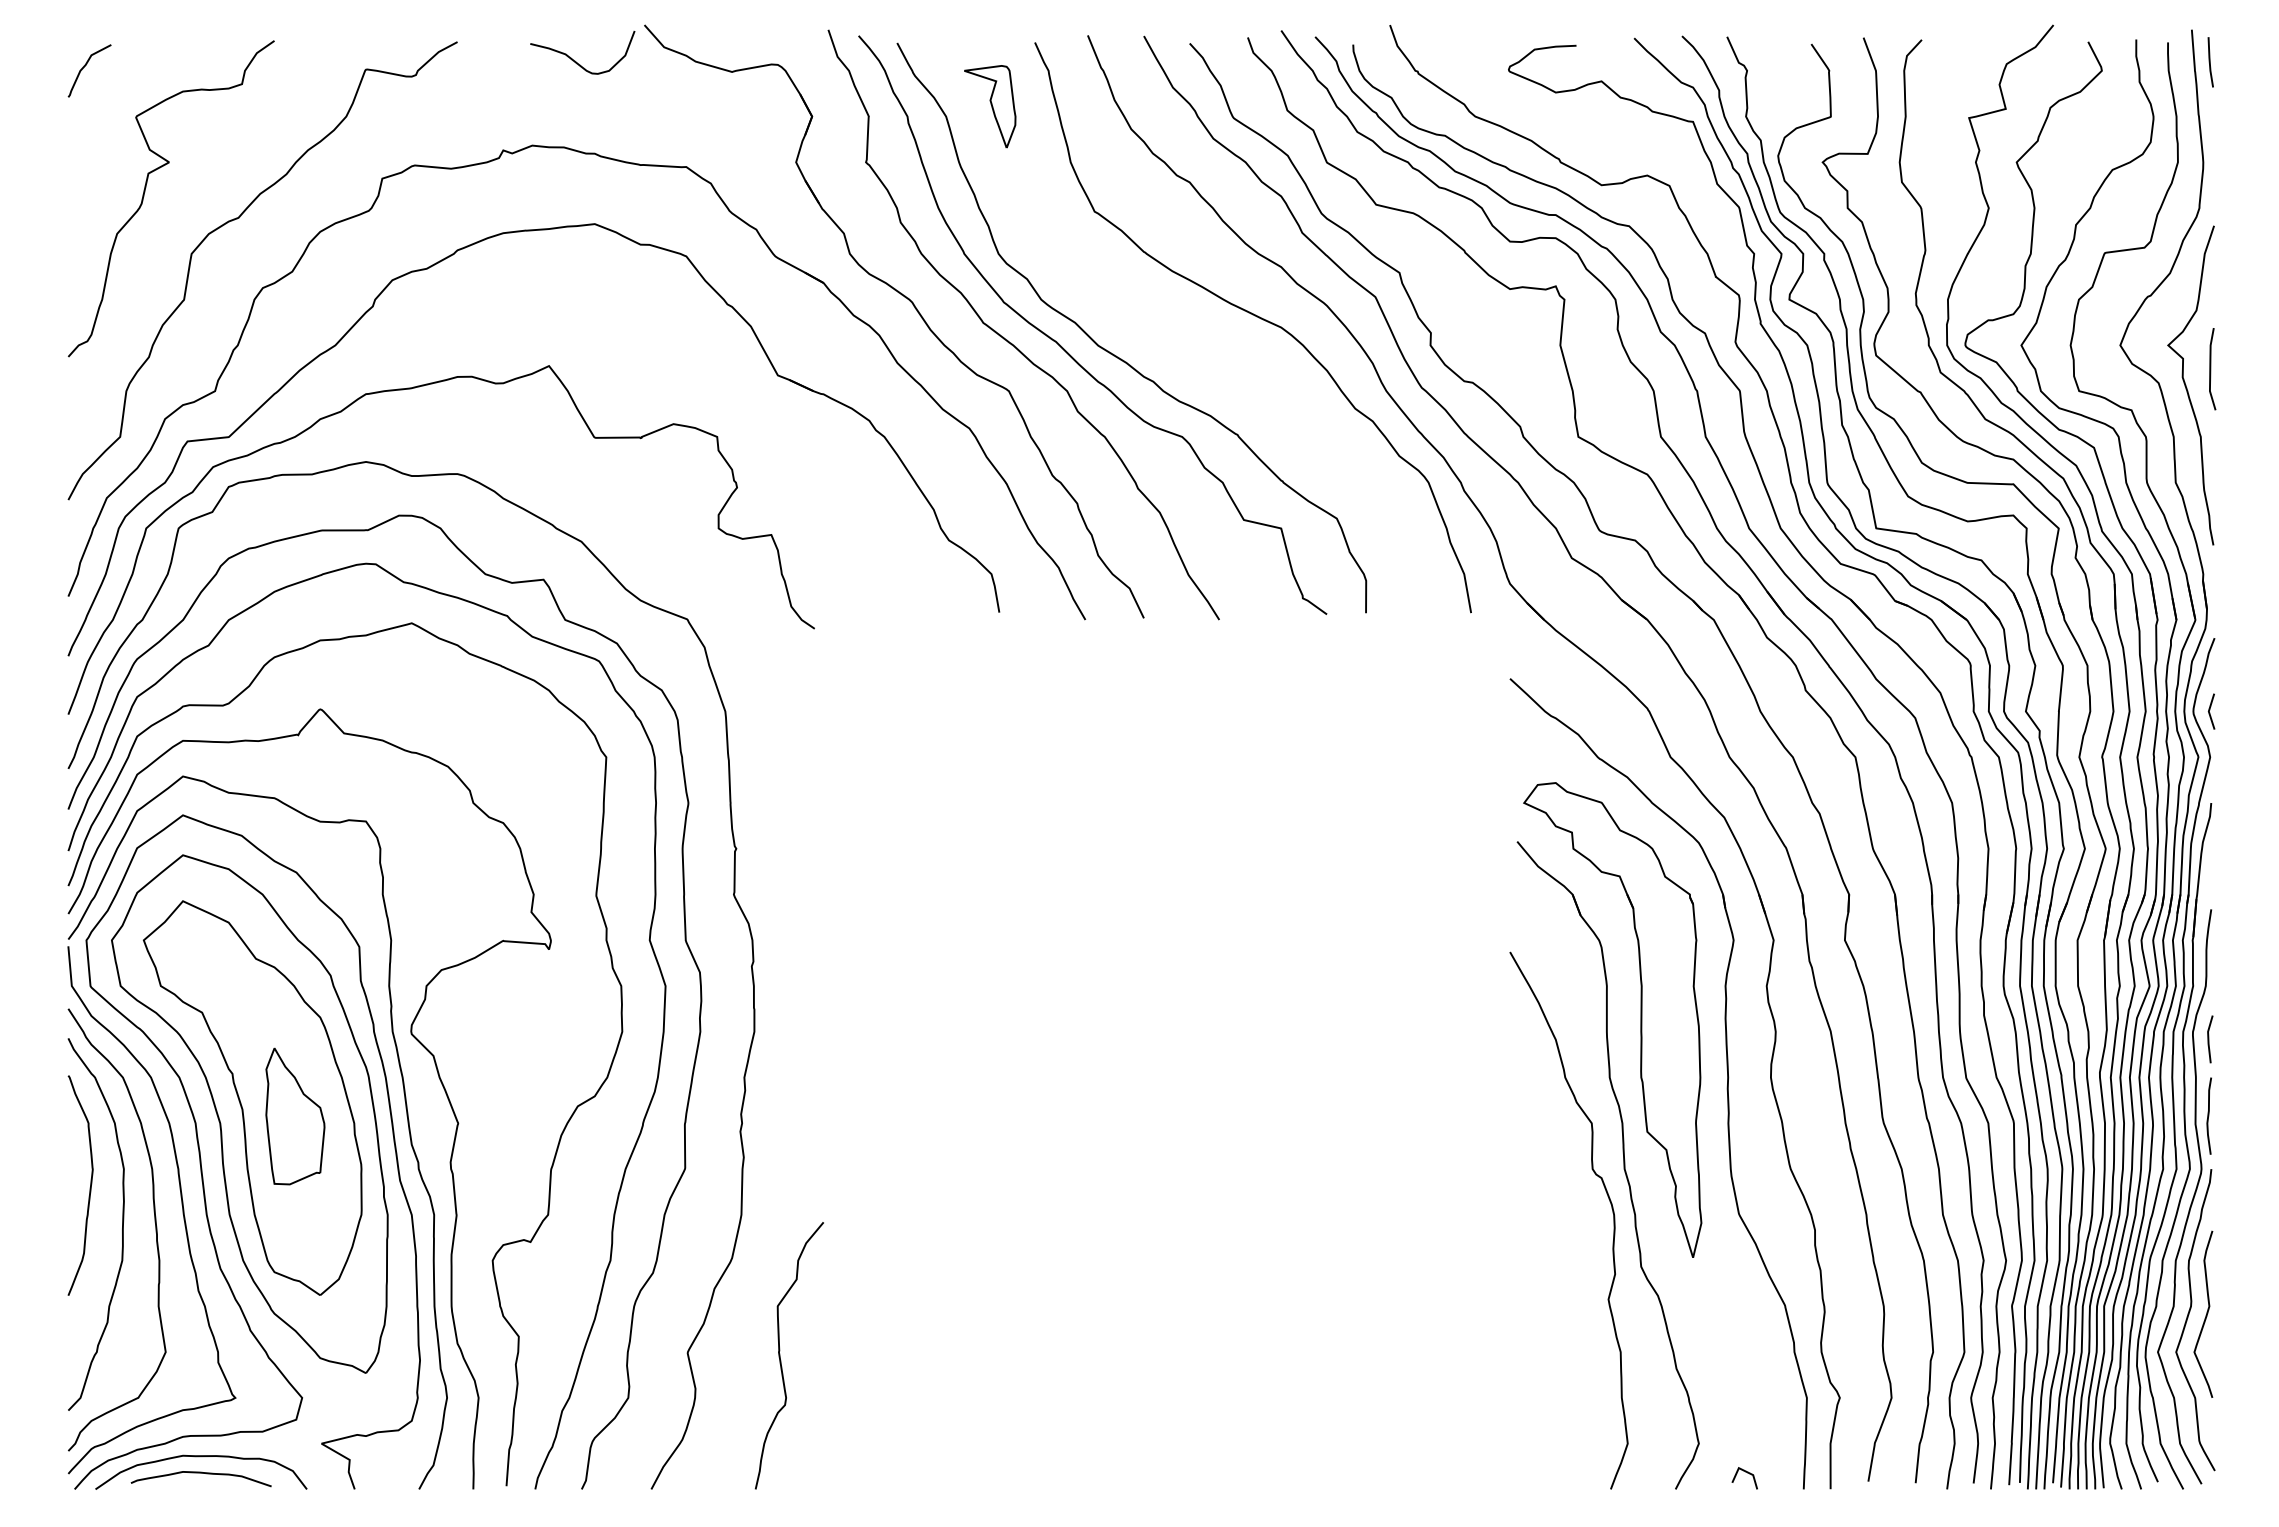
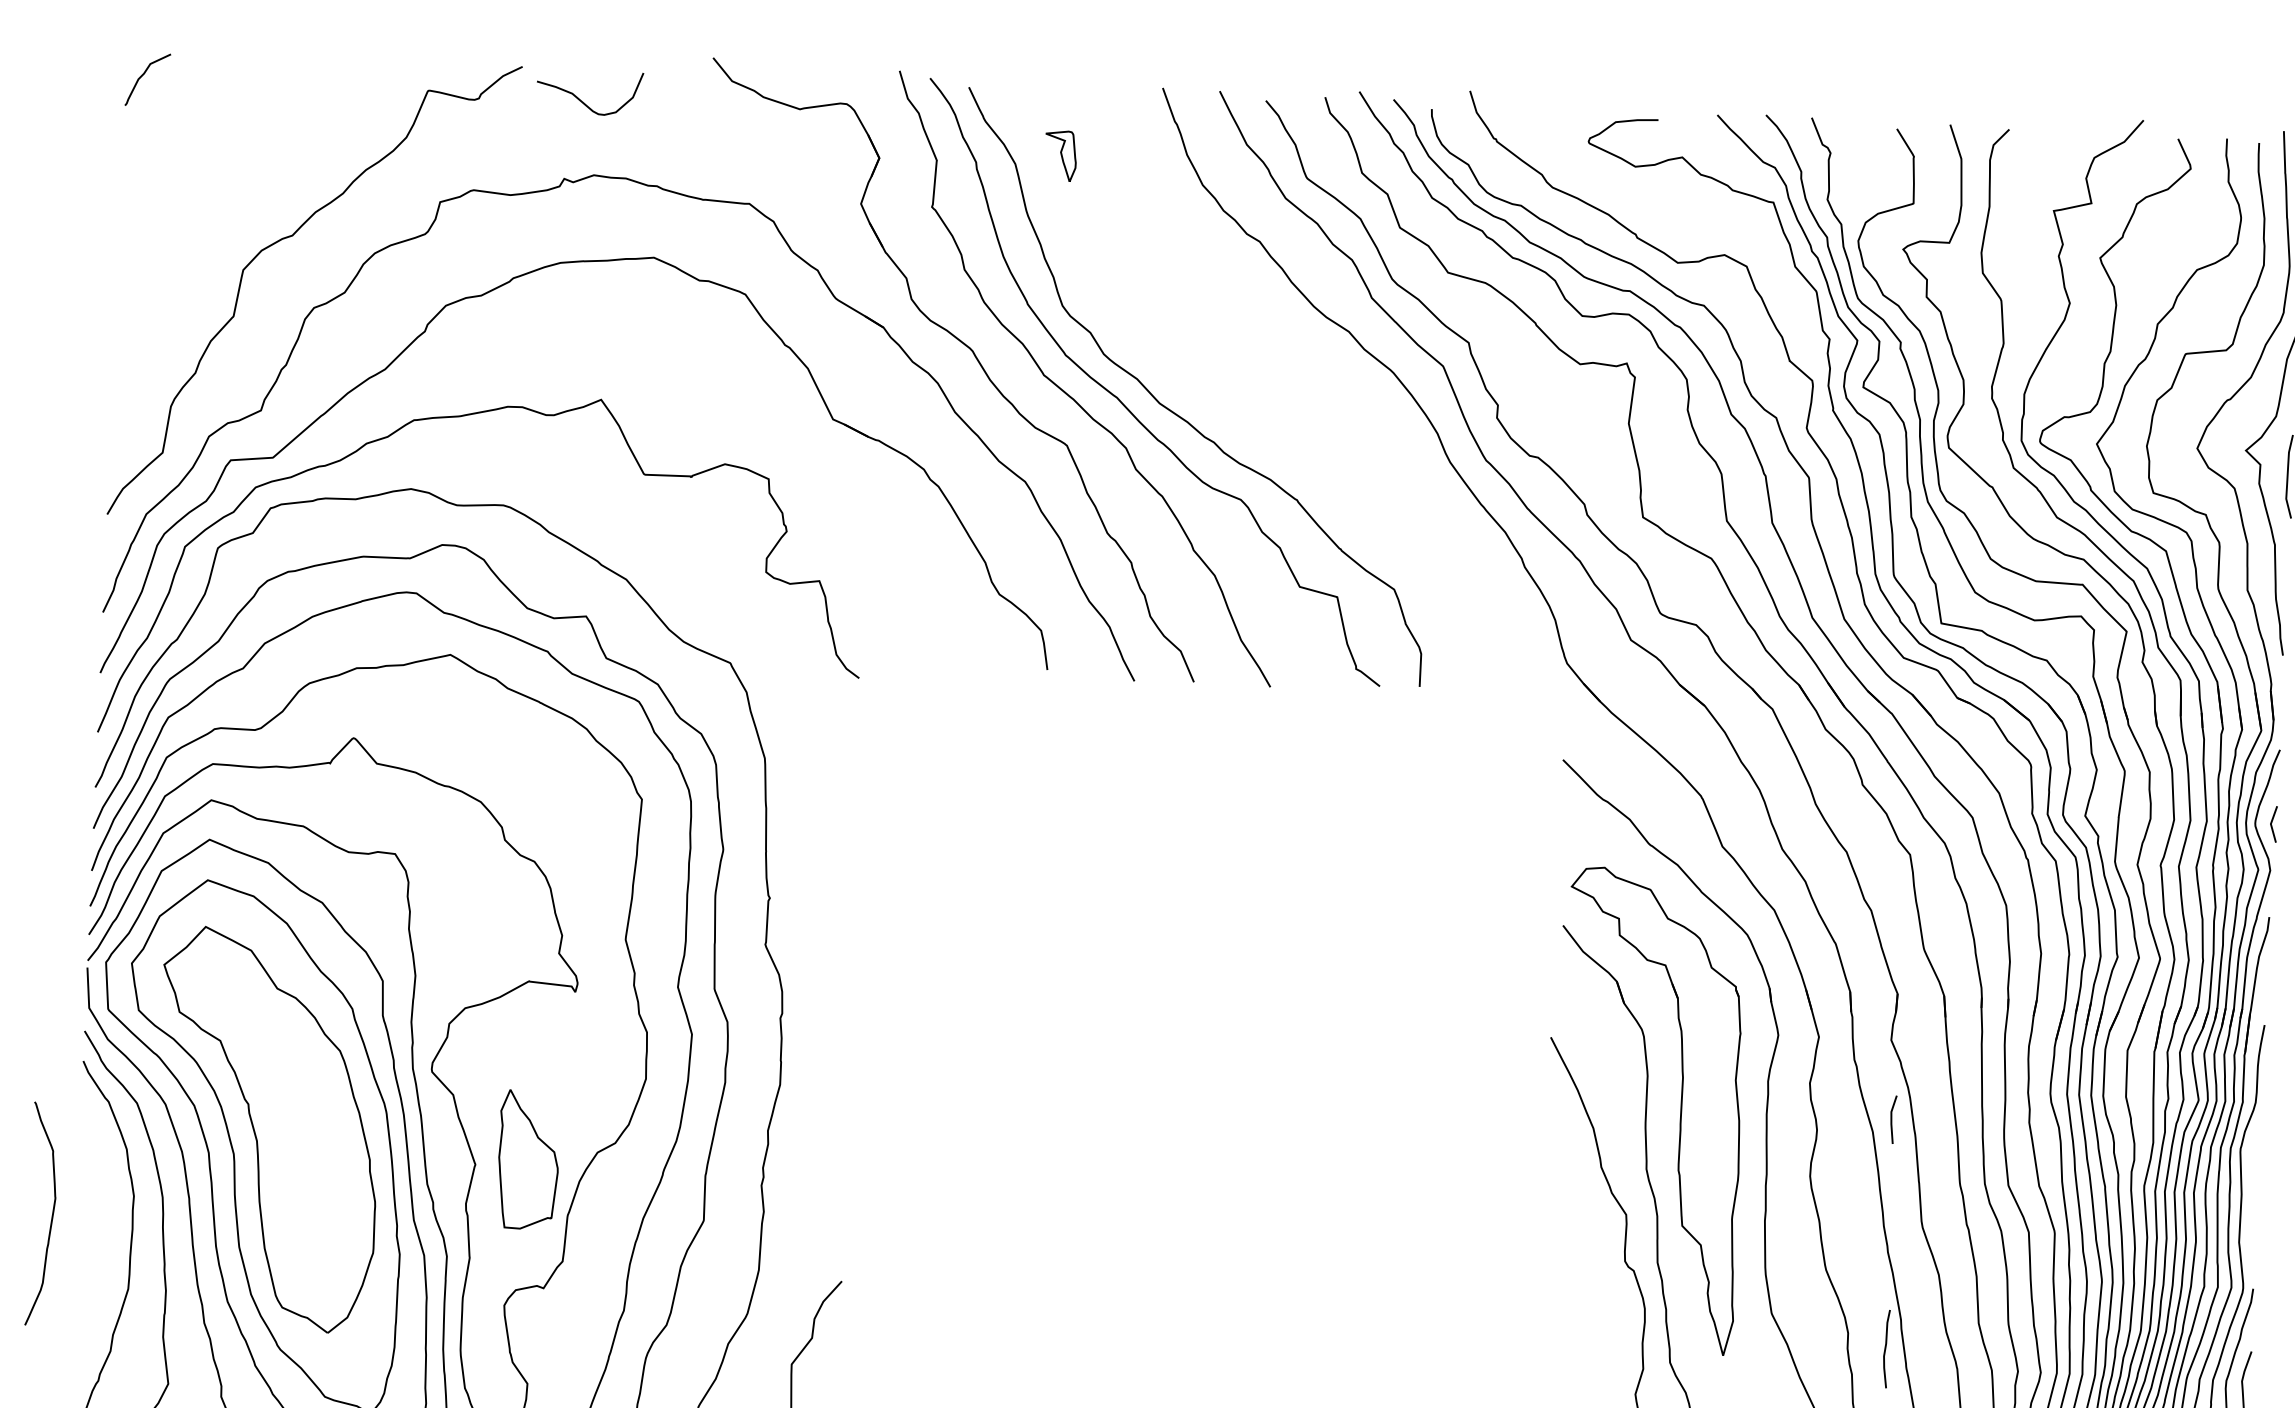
curve: (575, 60) -> (582, 100), moved
part: (990, 106) -> (1060, 155), size x0.6
curve: (145, 192) -> (199, 205), removed
curve: (1256, 317) -> (1321, 381), removed
line: (2209, 1039) -> (1892, 1119), moved
curve: (2208, 1115) -> (1885, 1348), moved
part: (295, 1116) -> (528, 1159), moved
curve: (89, 1187) -> (51, 1216), moved

